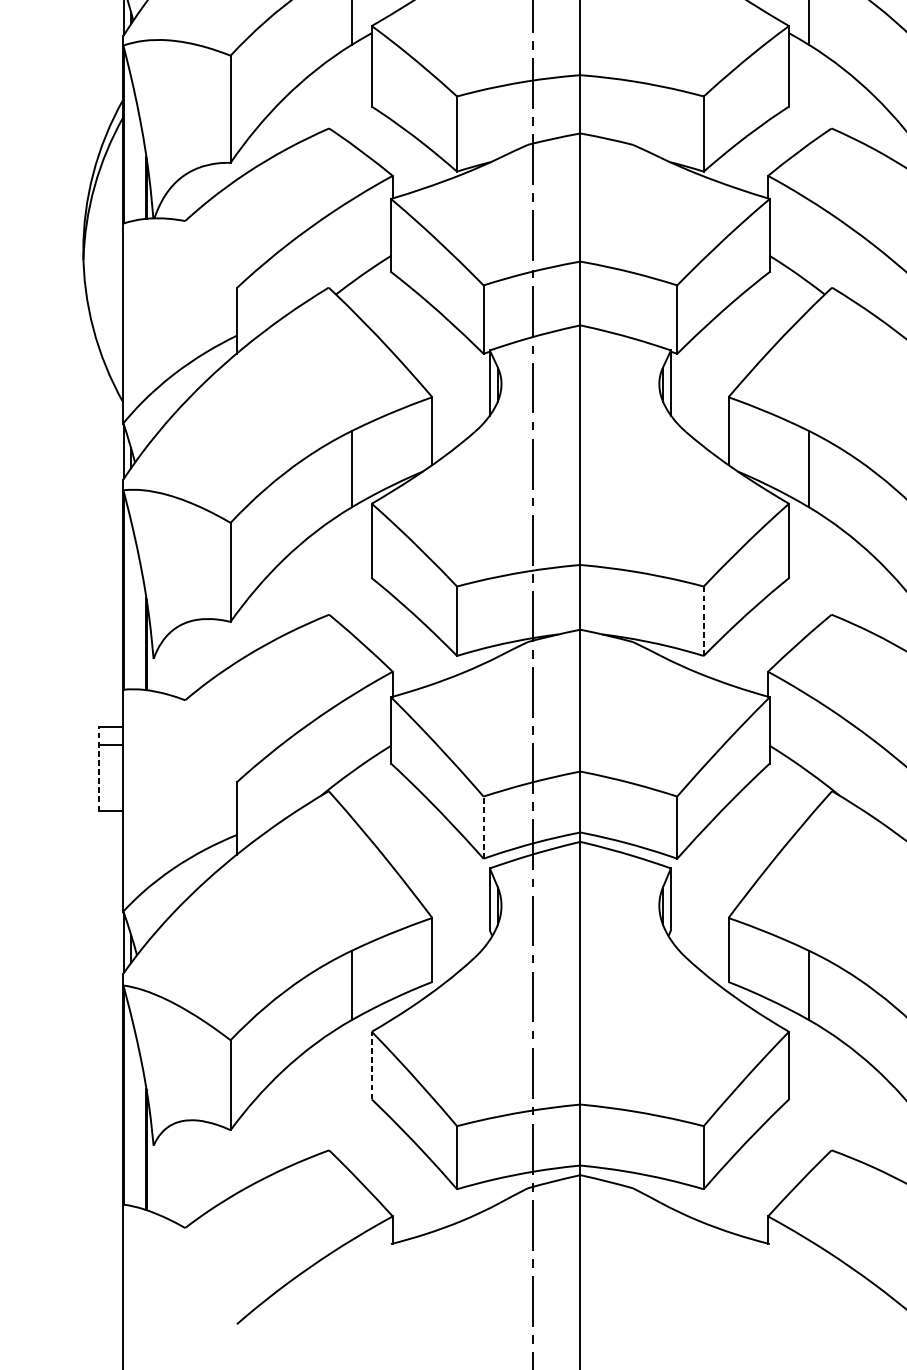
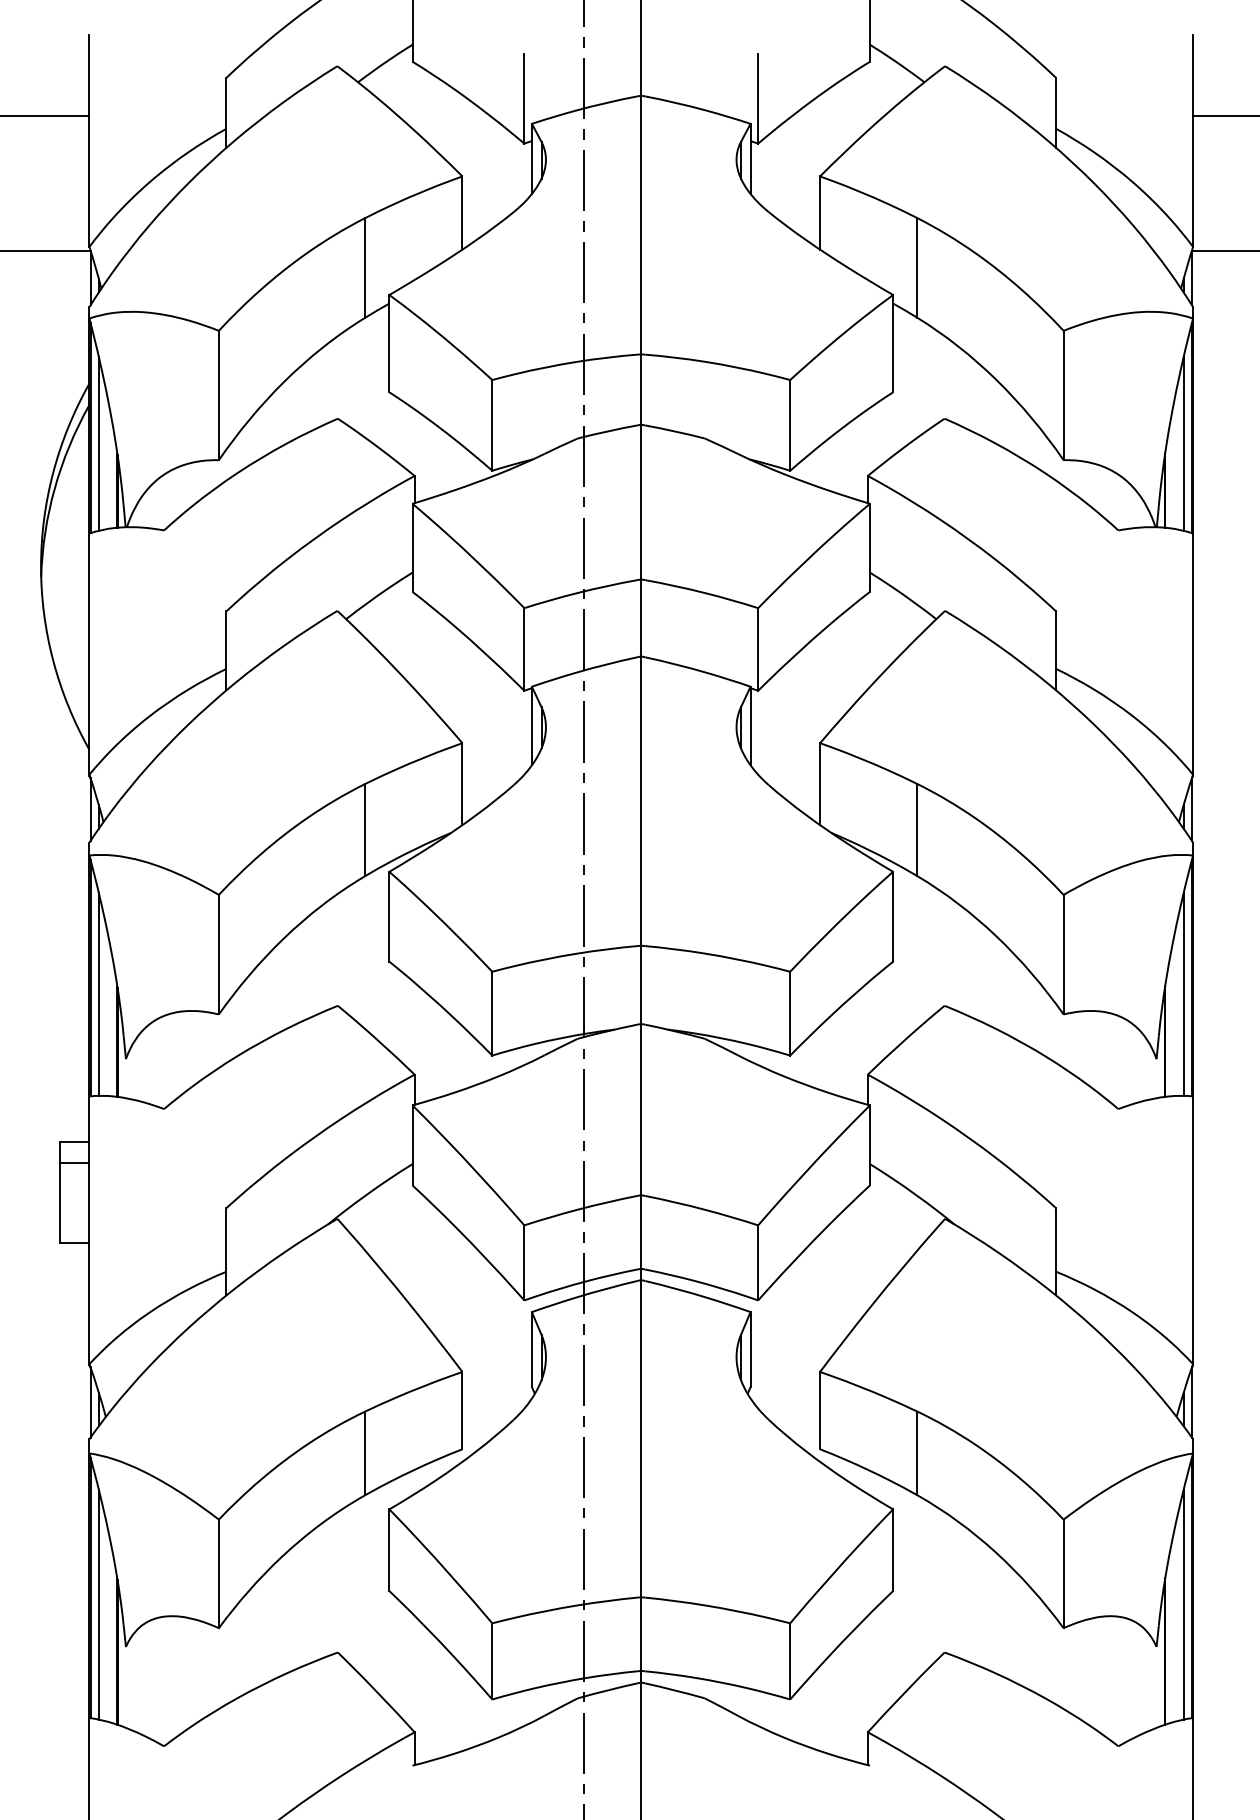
line: (130, 149) -> (98, 443), added
line: (130, 604) -> (98, 993), added
line: (704, 621) -> (790, 1013), dashed -> solid
line: (99, 769) -> (60, 1192), dashed -> solid
line: (483, 827) -> (524, 1262), dashed -> solid
line: (371, 1065) -> (389, 1550), dashed -> solid
line: (130, 1110) -> (98, 1604), added

